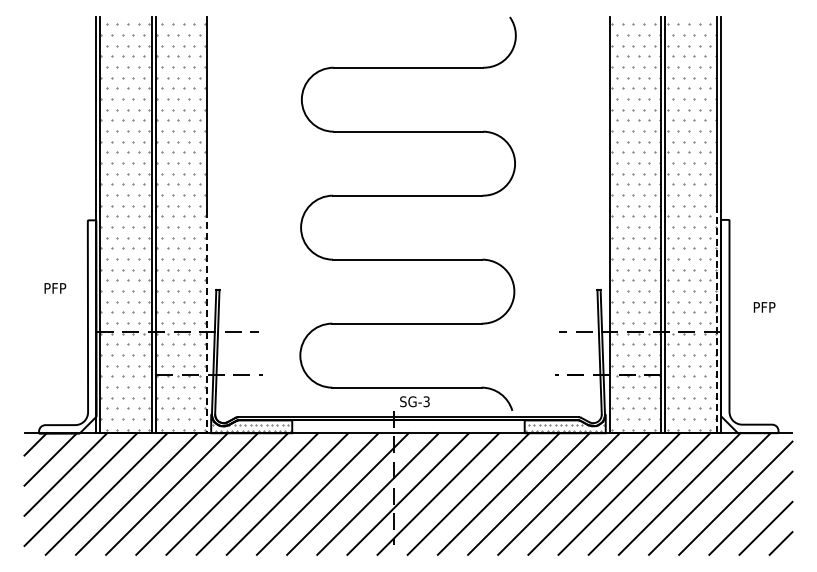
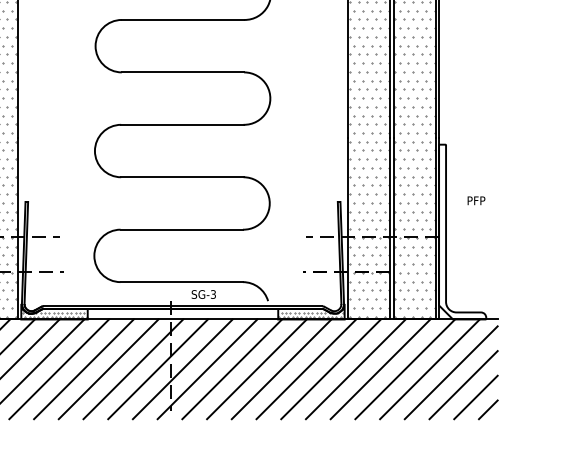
text: (764, 307) -> (476, 200), moved
line: (206, 322) -> (17, 228), dashed -> solid
line: (716, 322) -> (435, 228), dashed -> solid
text: (414, 401) -> (203, 294), moved

